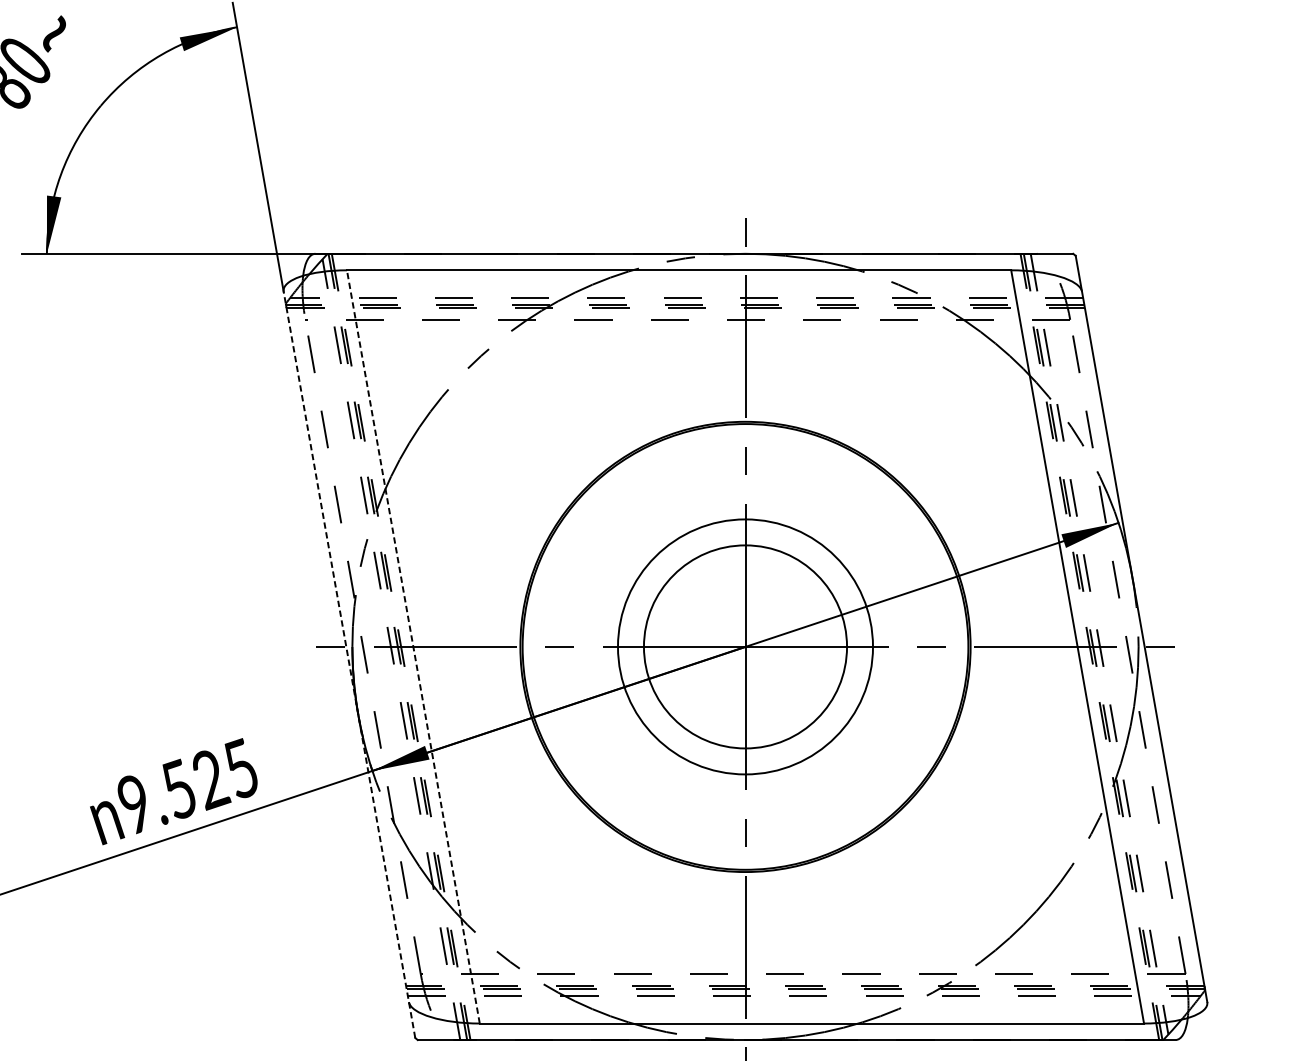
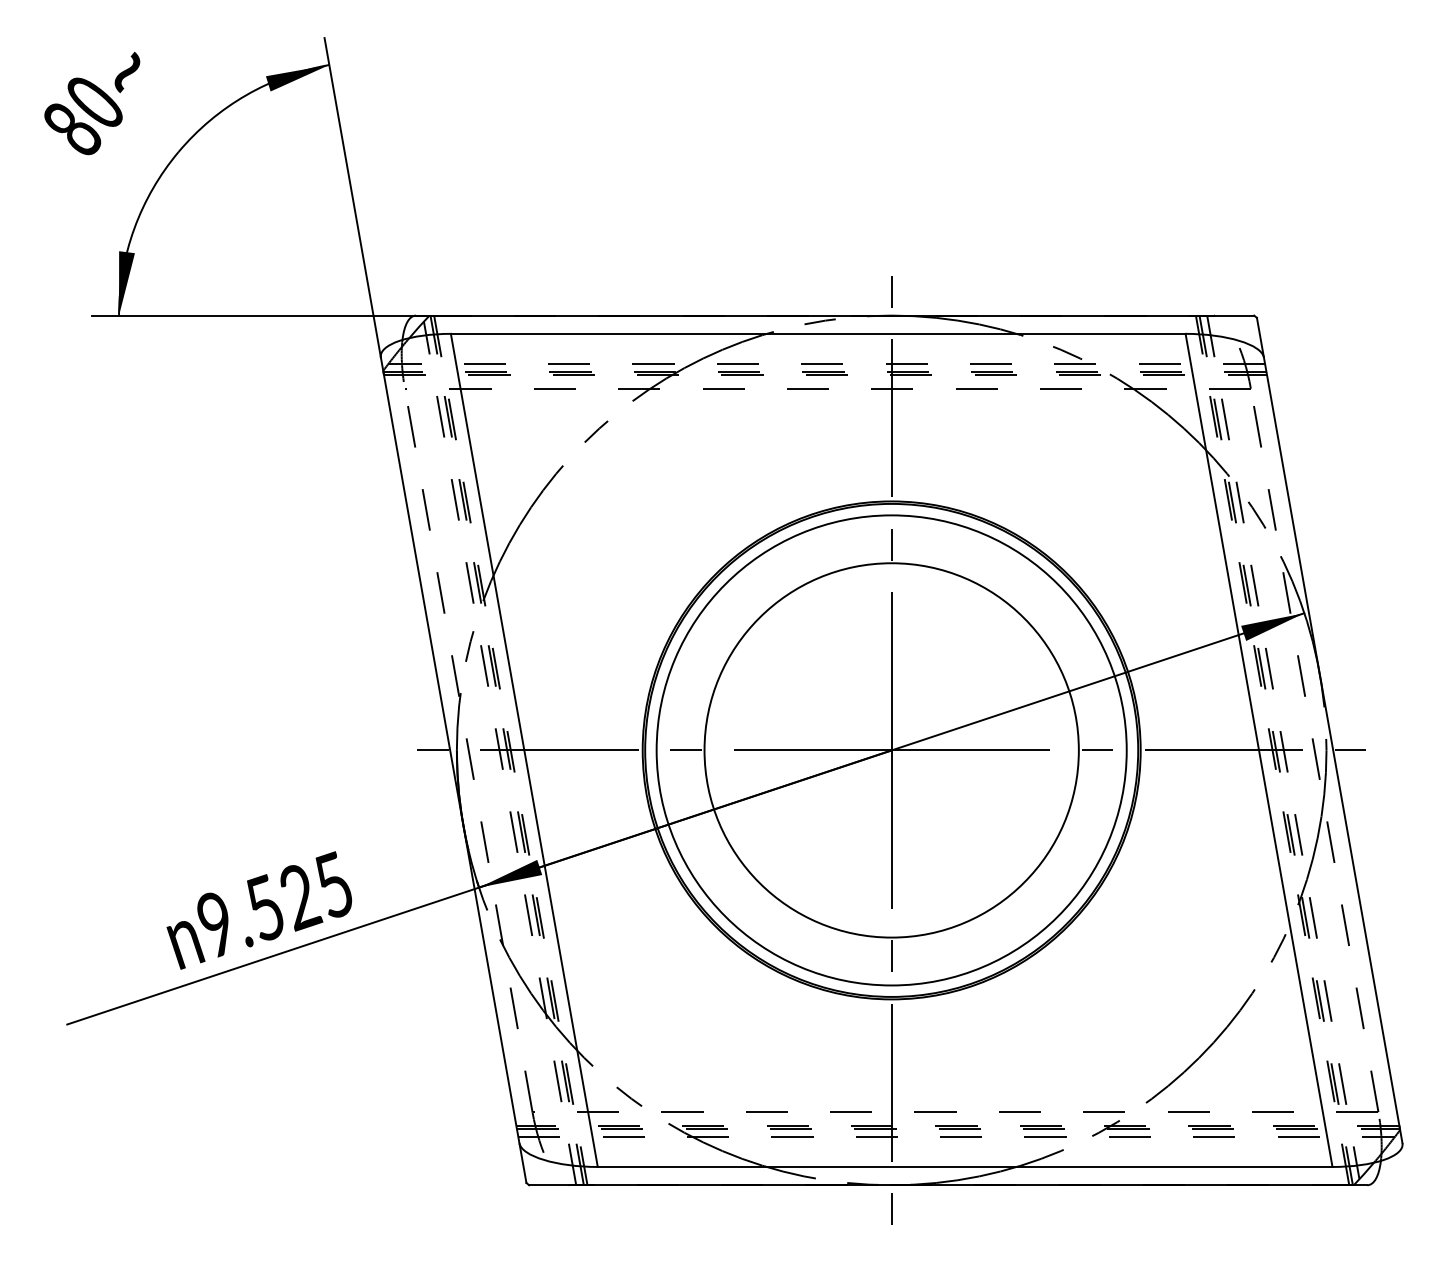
line: (413, 646) -> (524, 750), dashed -> solid
circle: (745, 646) -> (891, 750), size x1.67
circle: (745, 646) -> (891, 750), size x1.67
line: (349, 664) -> (453, 769), dashed -> solid

